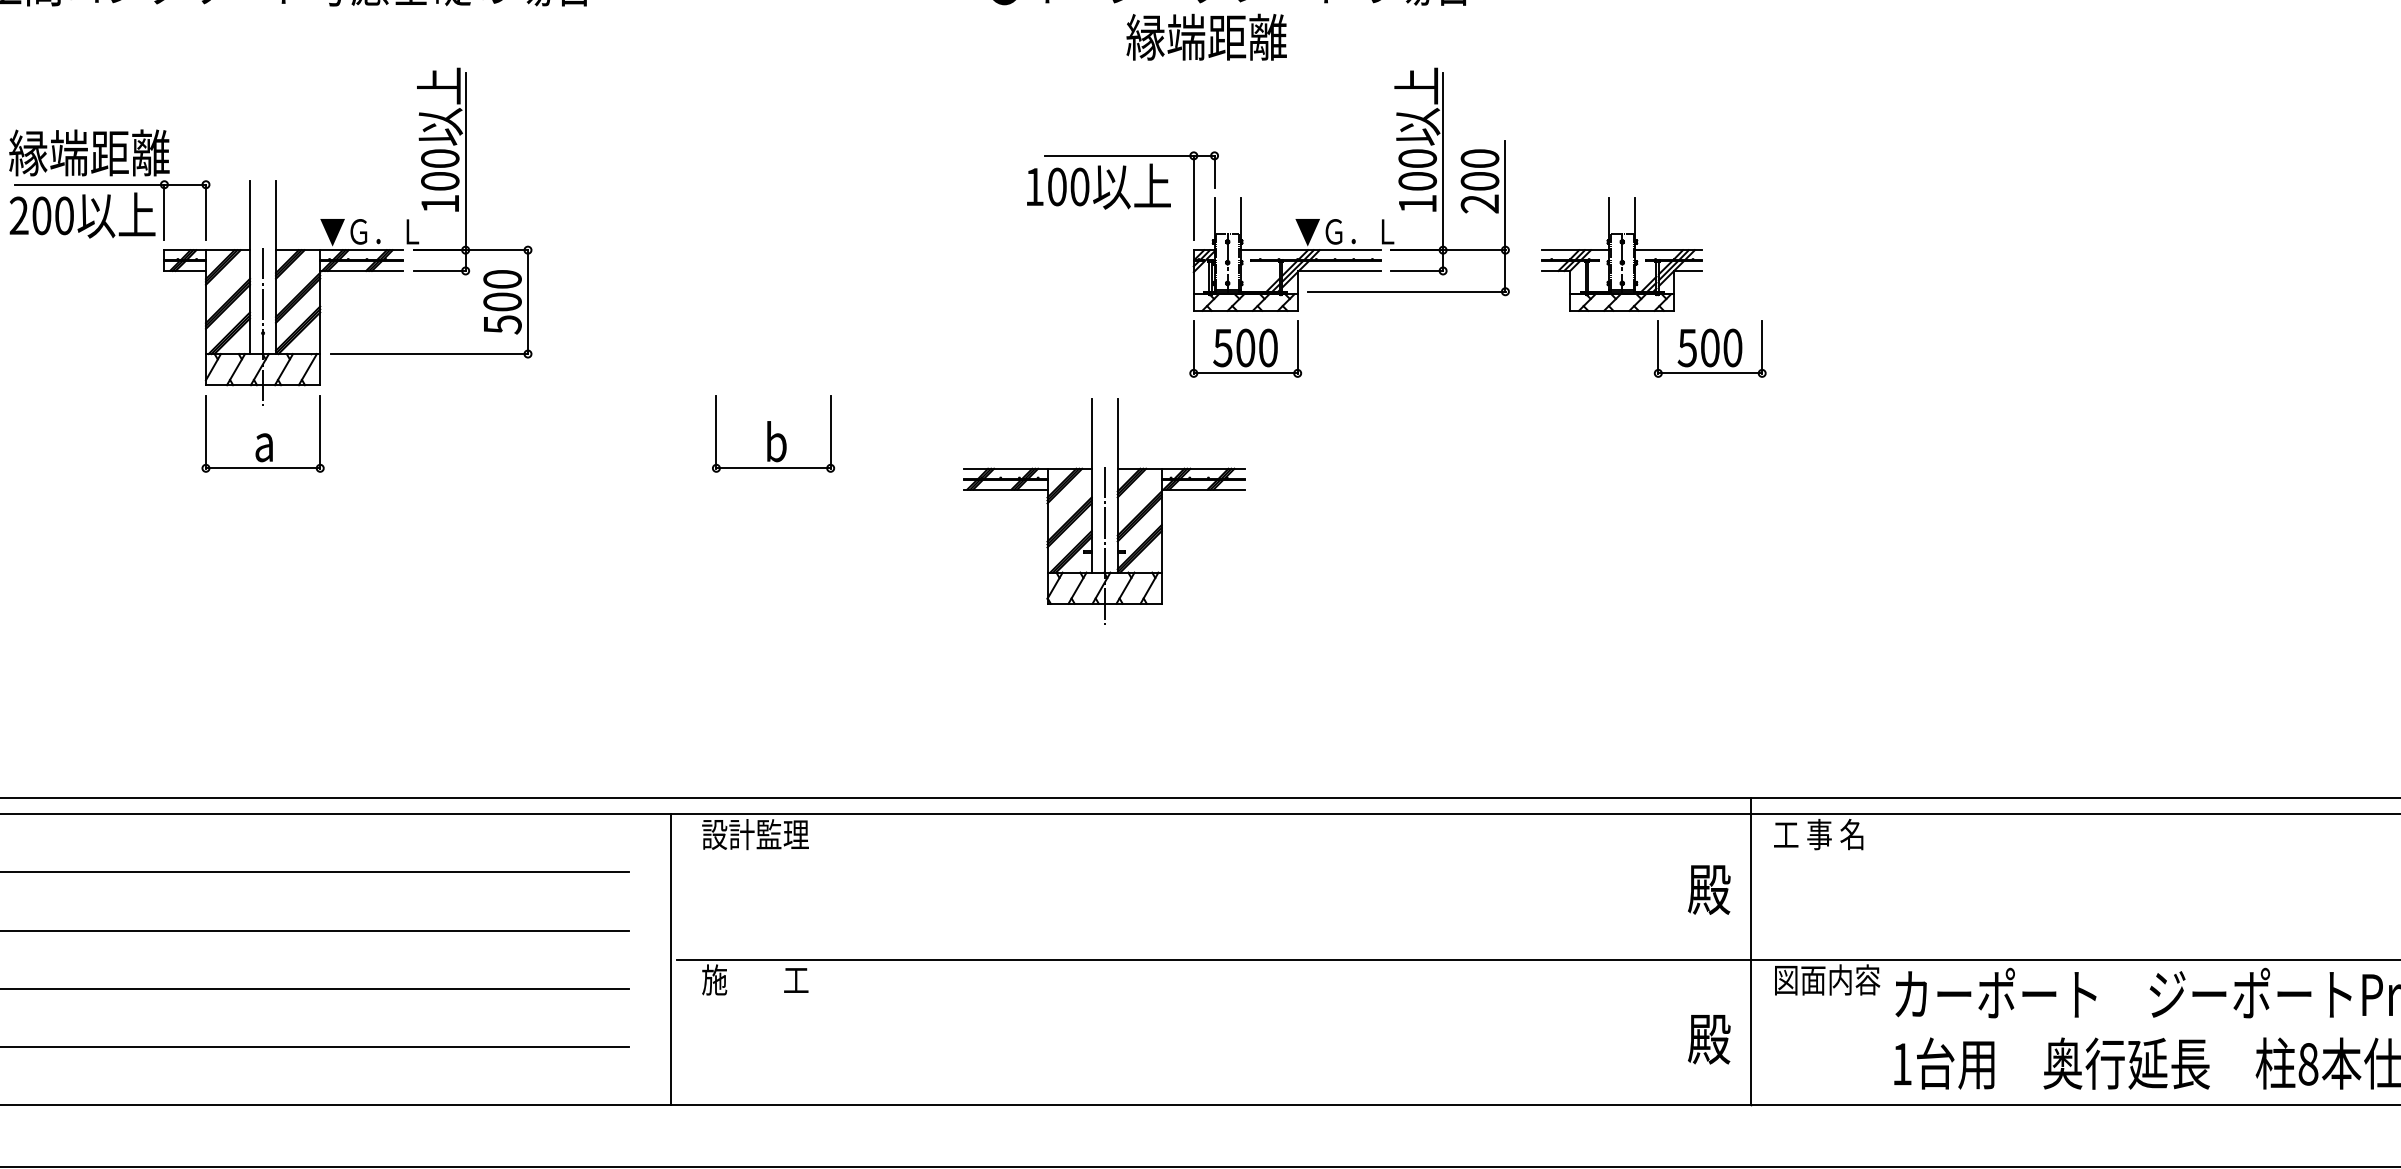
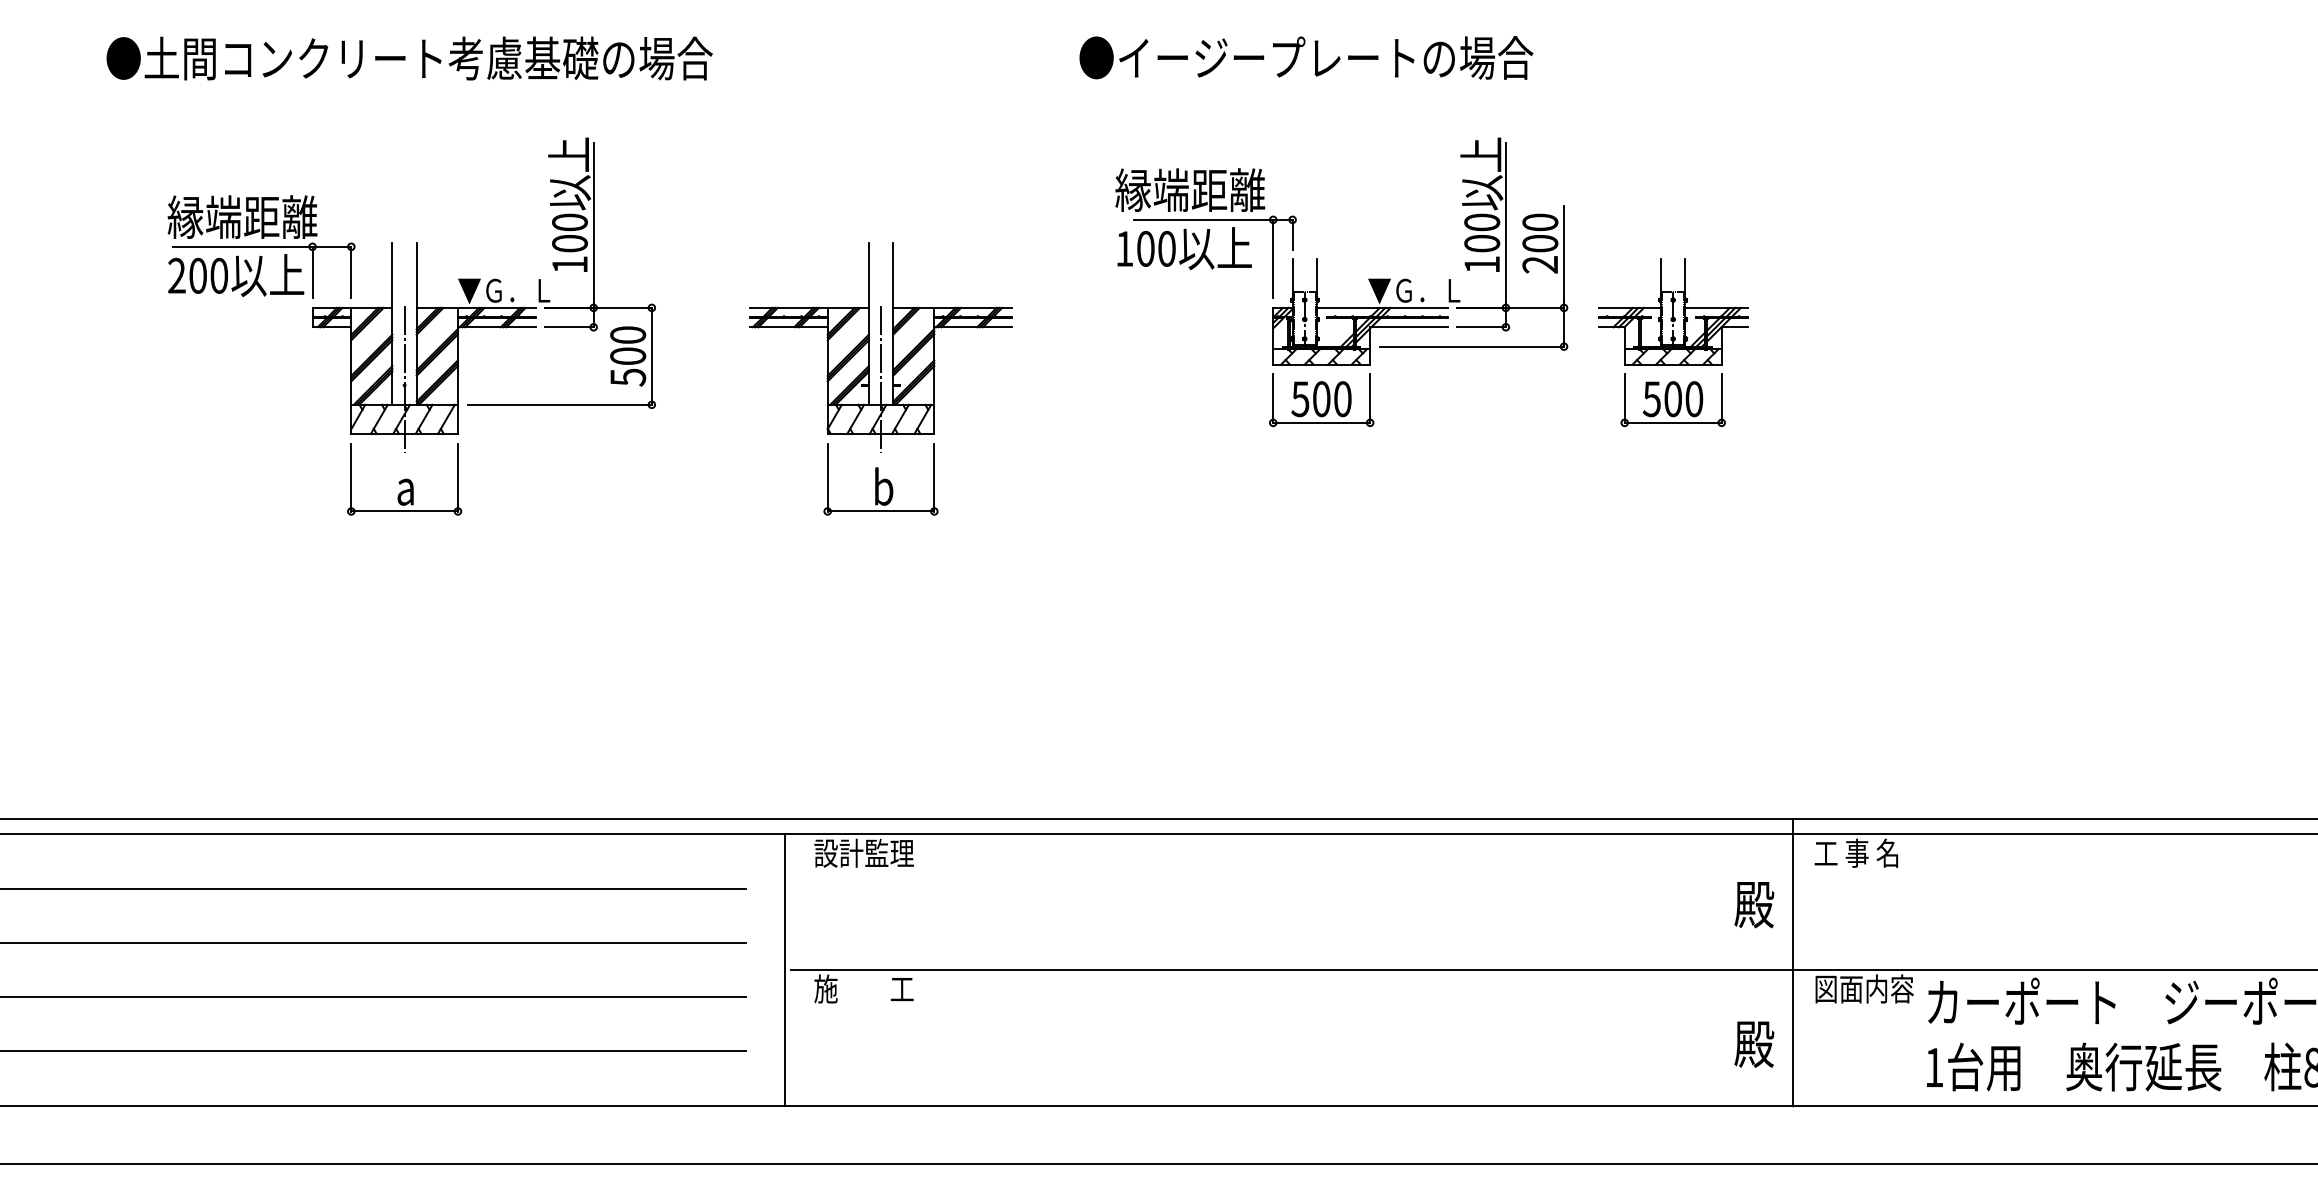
text: (1206, 36) -> (1190, 189), moved
part: (1709, 348) -> (1672, 399), moved
part: (1104, 511) -> (880, 347), moved

